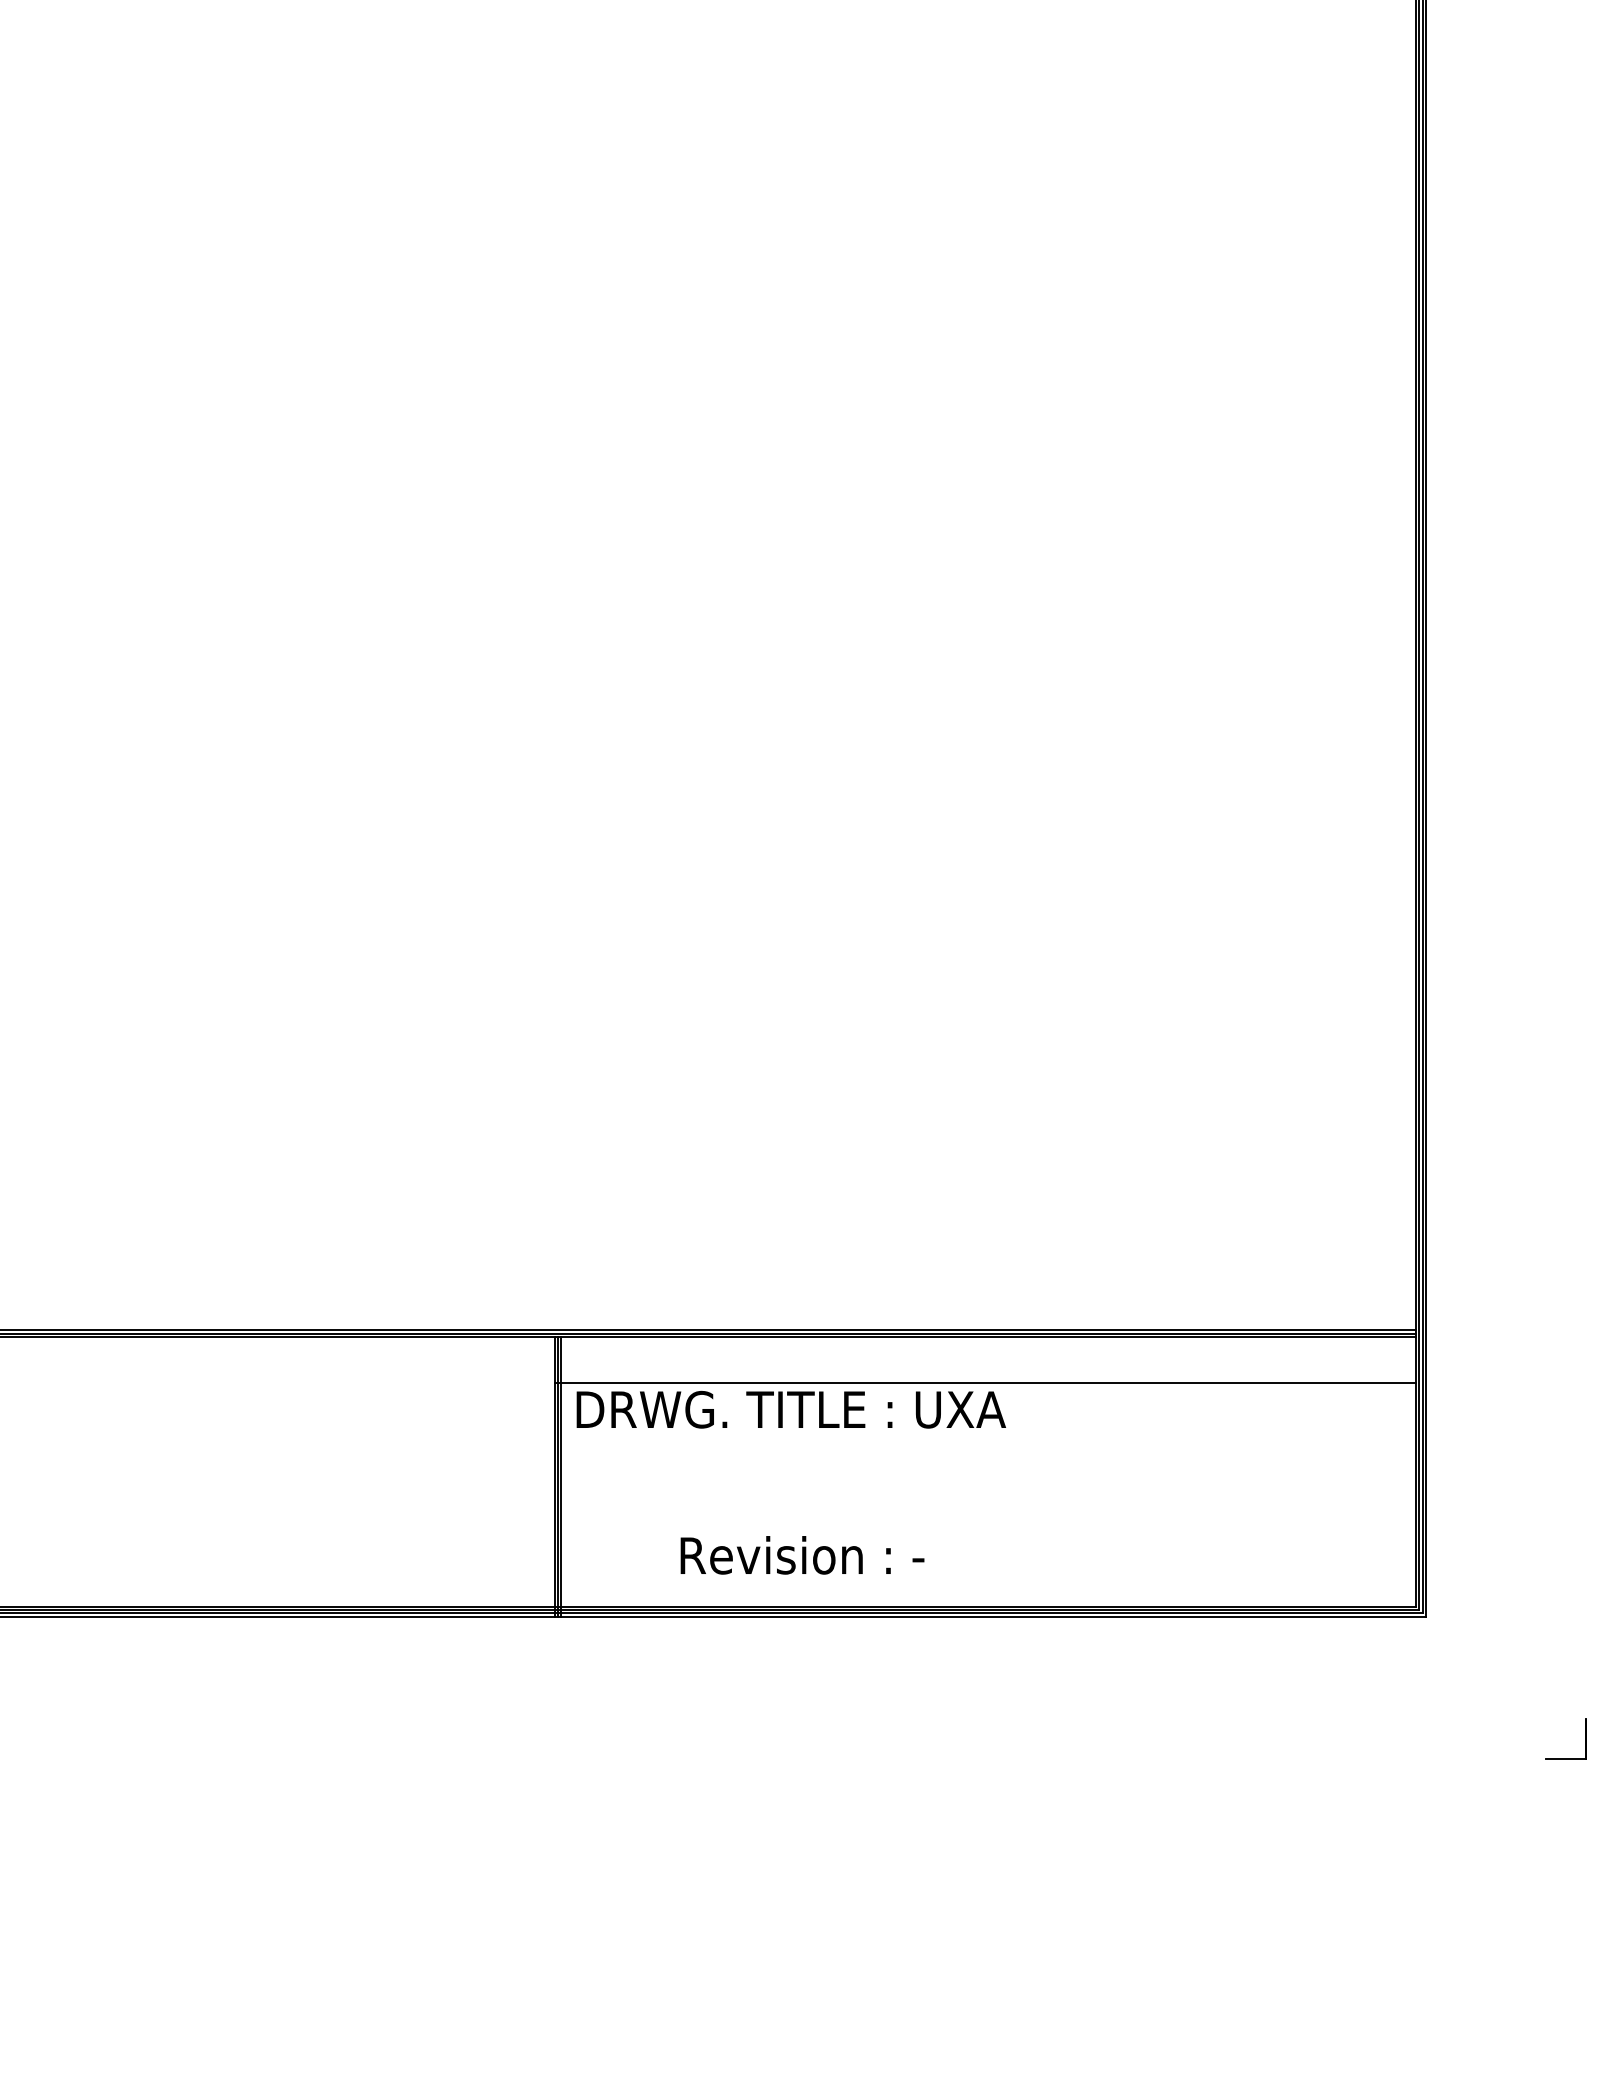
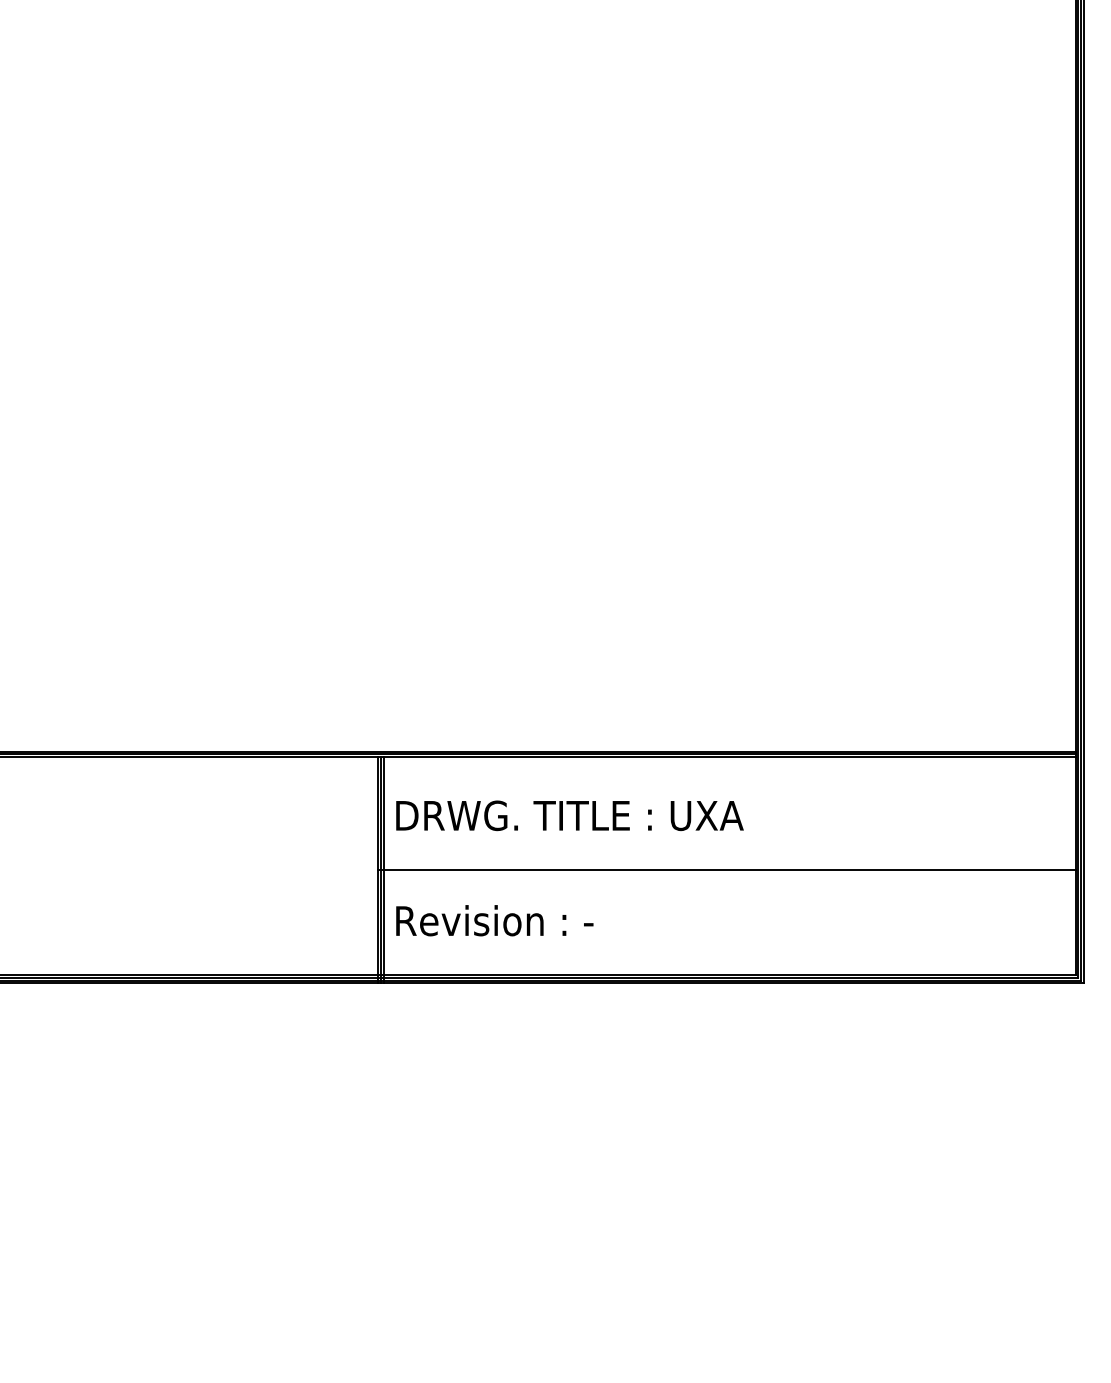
line: (984, 1382) -> (726, 869), moved
text: (802, 1555) -> (494, 920), moved

